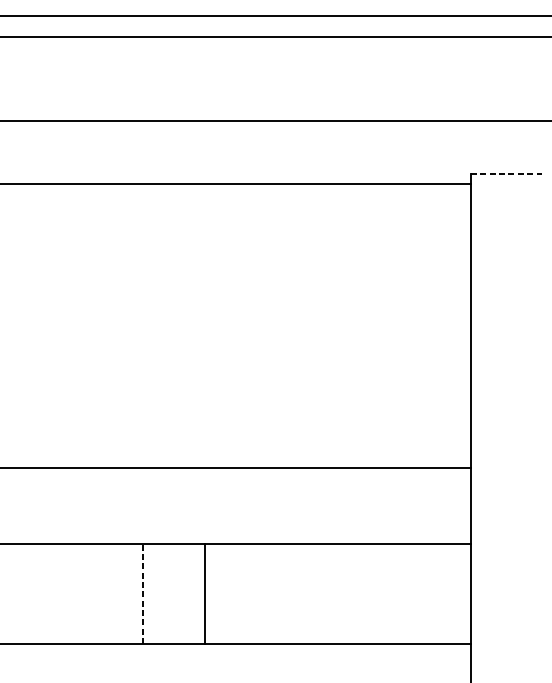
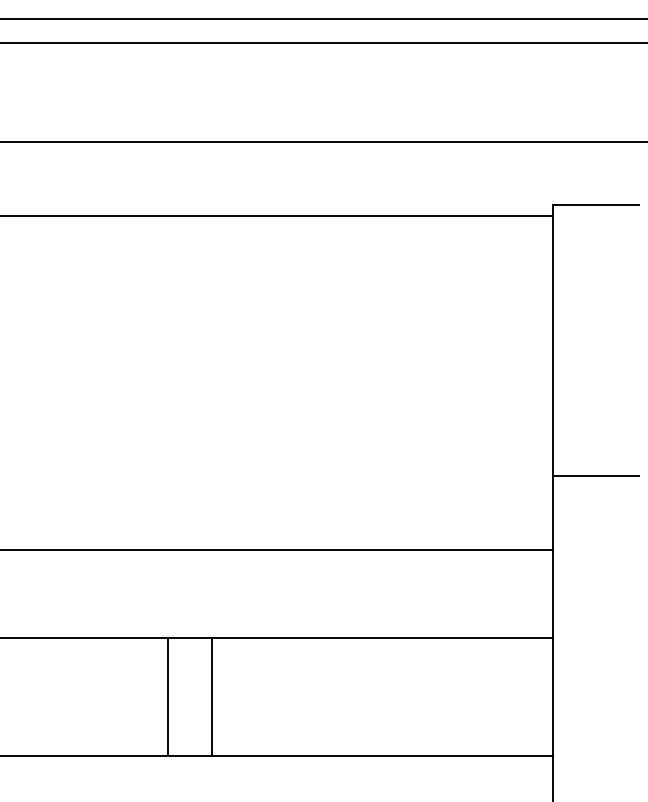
line: (508, 174) -> (596, 204), dashed -> solid
line: (507, 404) -> (595, 475), added
line: (142, 593) -> (167, 696), dashed -> solid
line: (204, 593) -> (211, 697), moved

